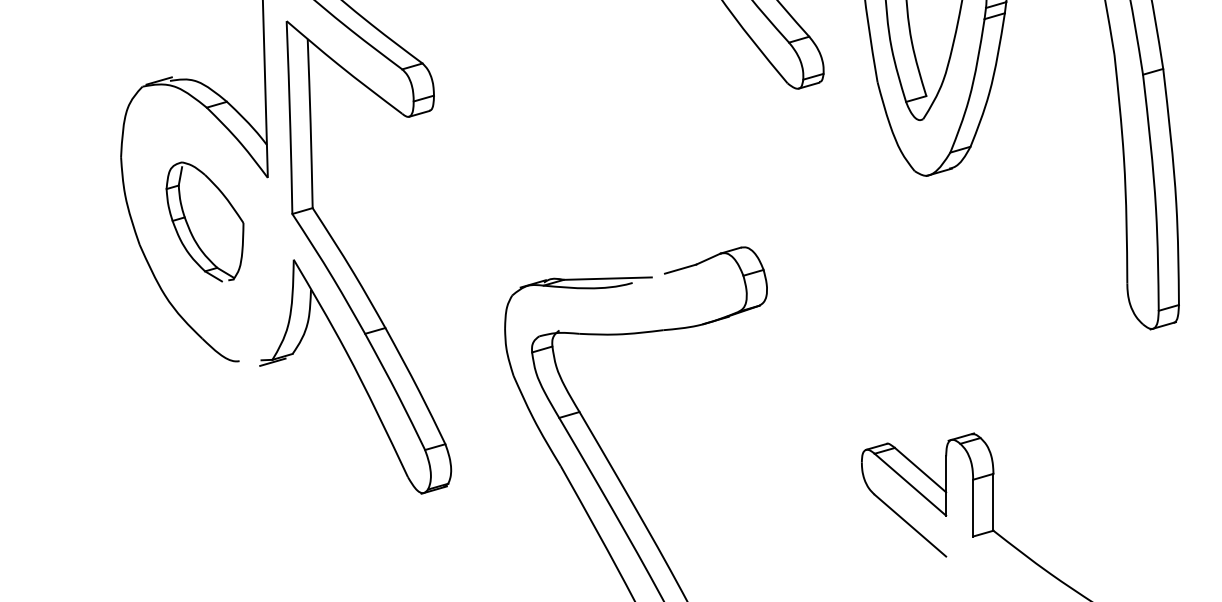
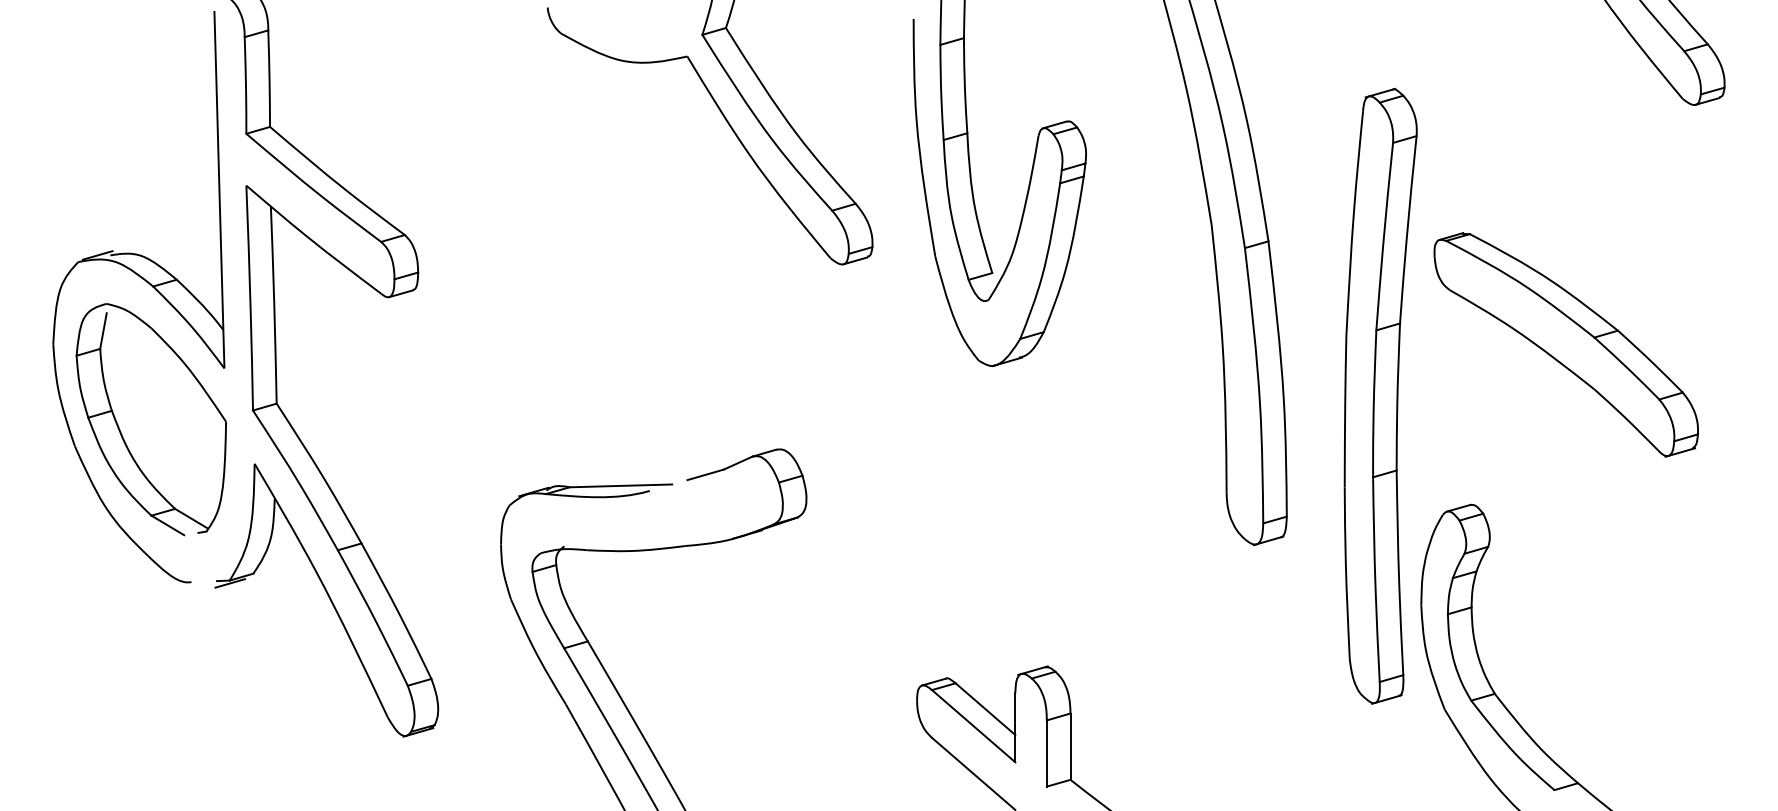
part: (204, 221) -> (150, 419), size x1.67

